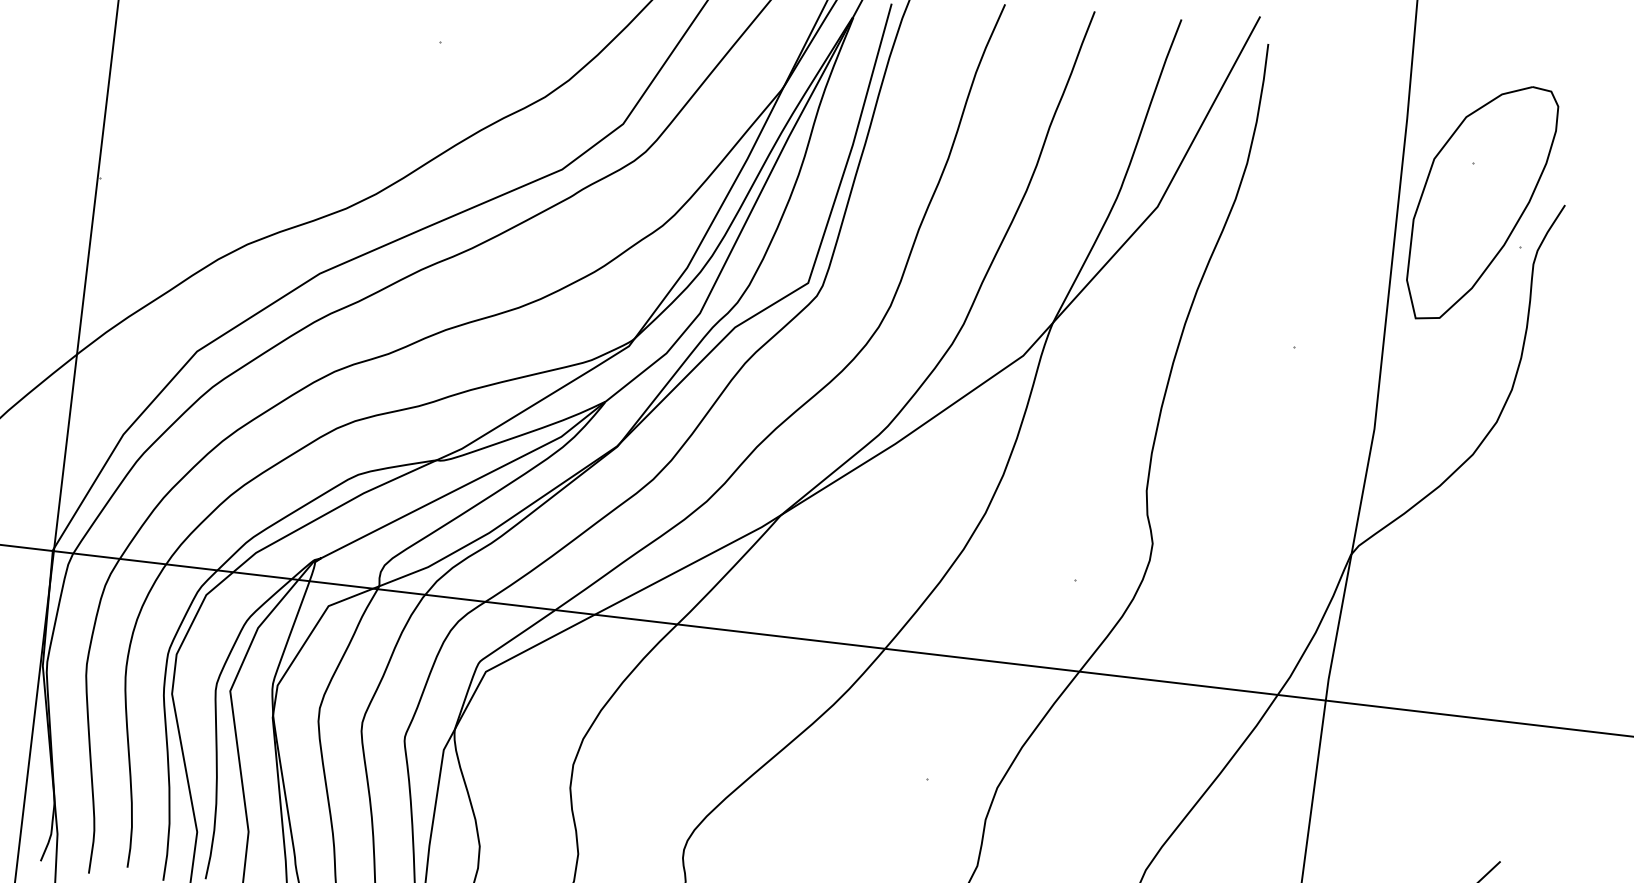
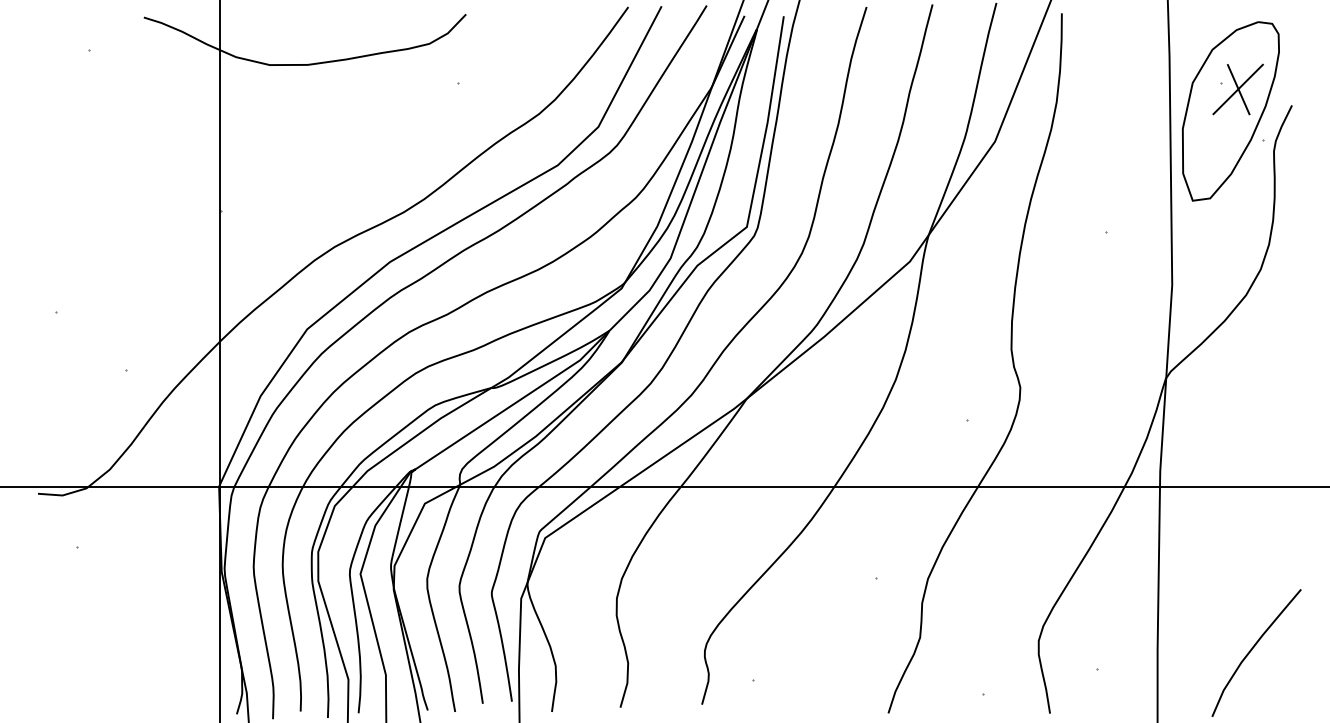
part: (1493, 174) -> (1237, 89), added

